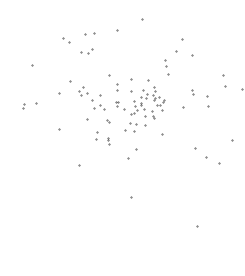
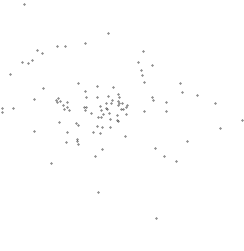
part: (86, 50) -> (27, 61), moved
part: (166, 67) -> (142, 76), moved
part: (91, 98) -> (62, 103), size x0.6
part: (97, 136) -> (67, 137), size x1.6

